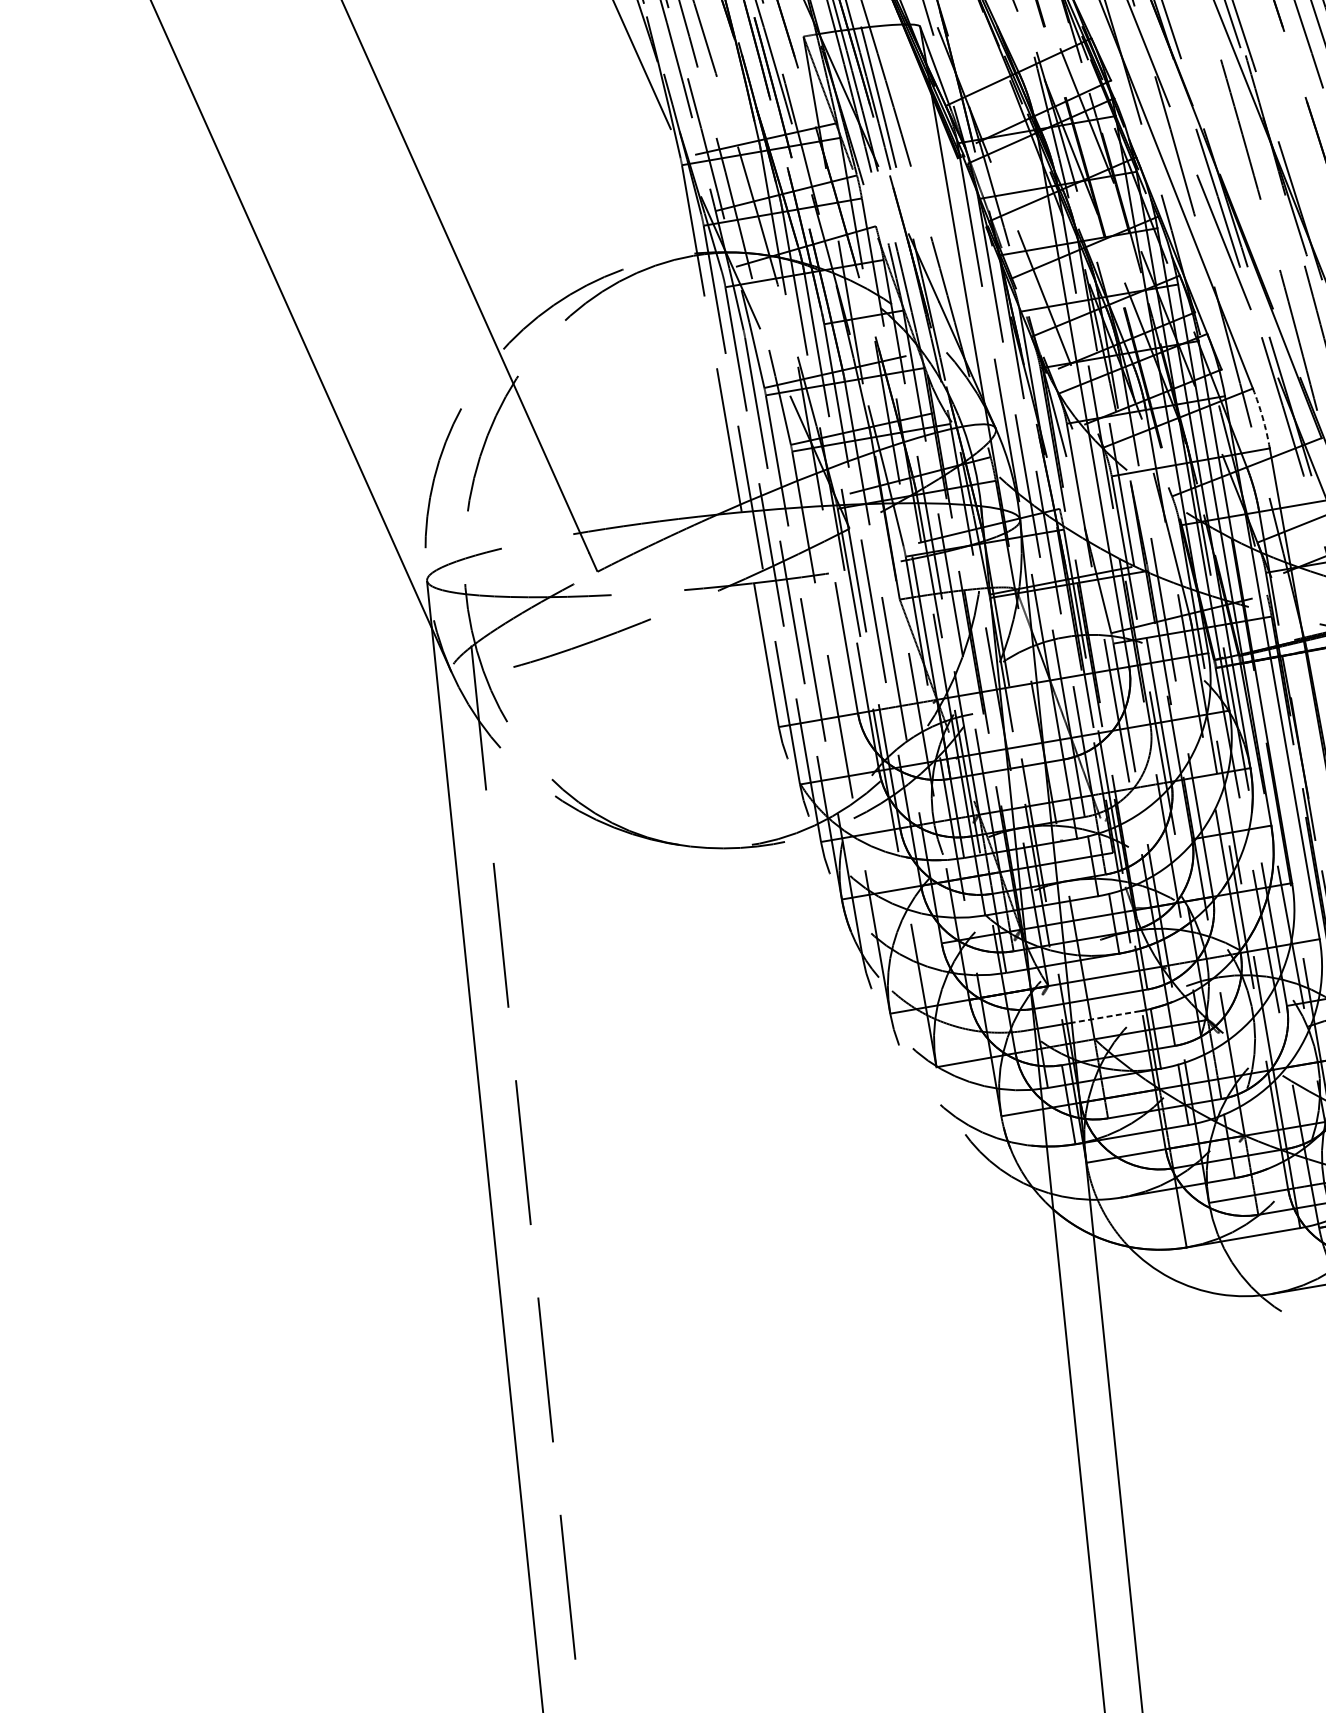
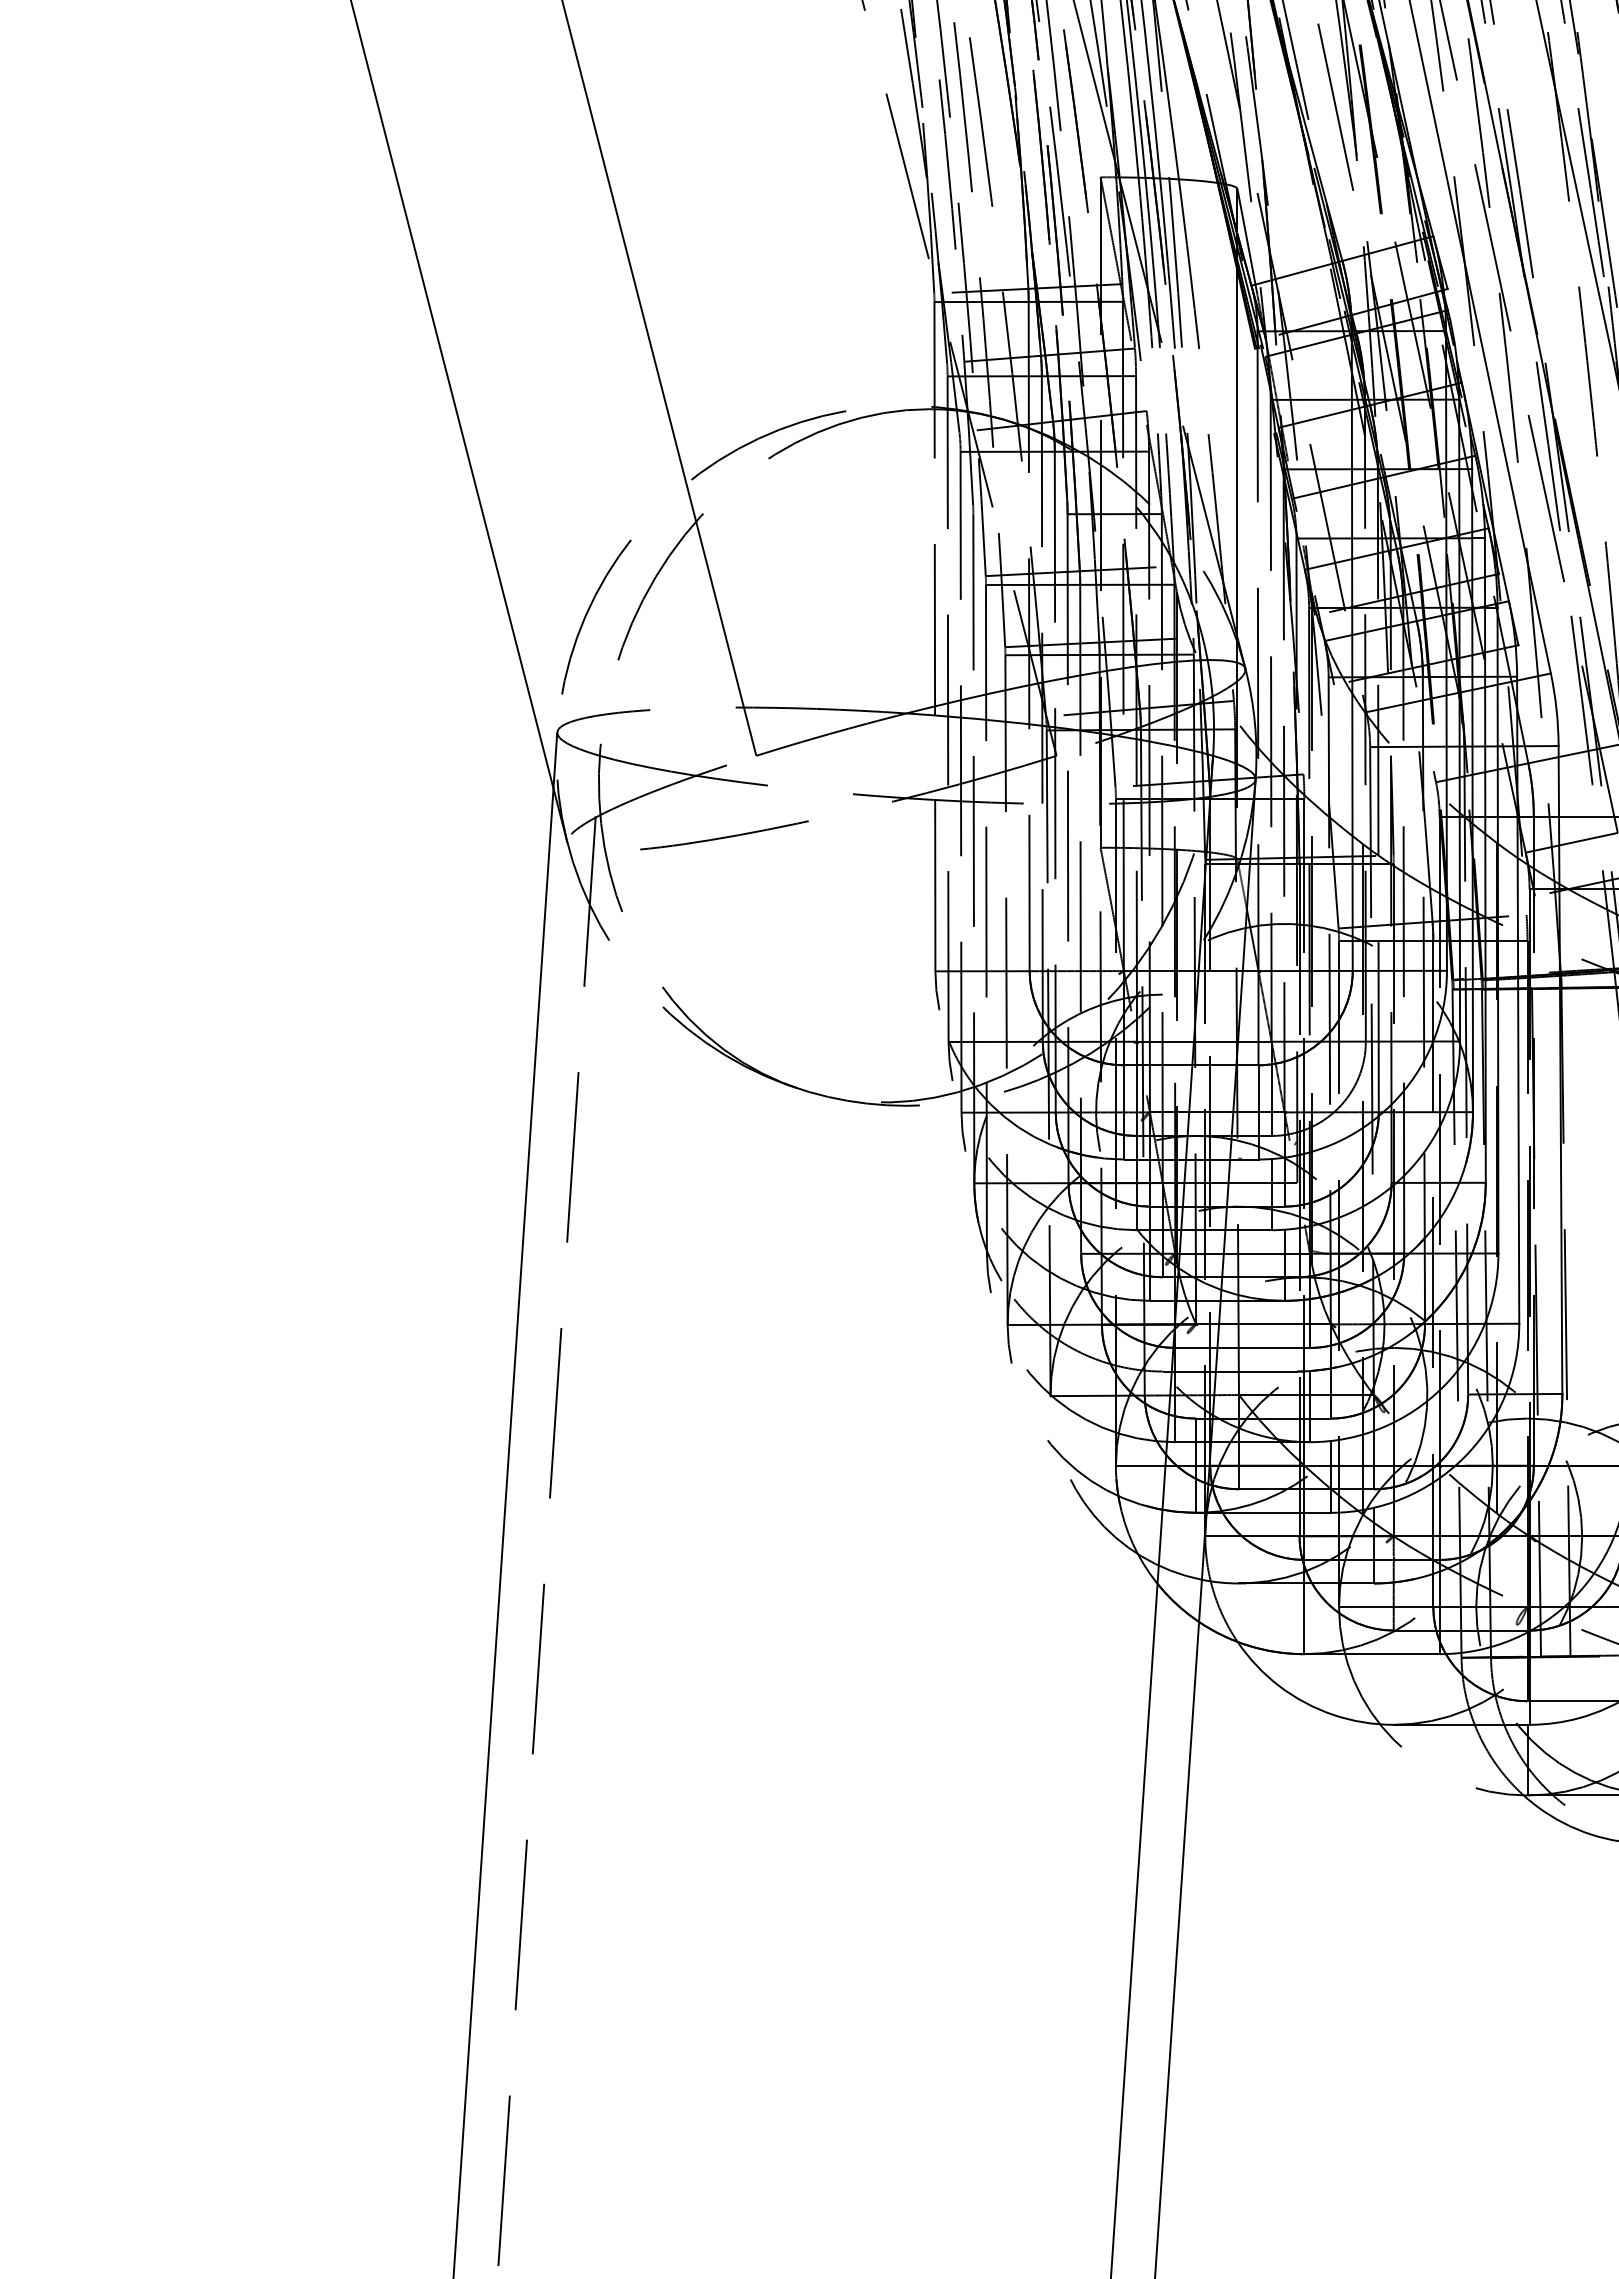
arc: (1262, 418) -> (1556, 709), dashed -> solid
line: (1105, 1016) -> (1256, 1371), dashed -> solid

